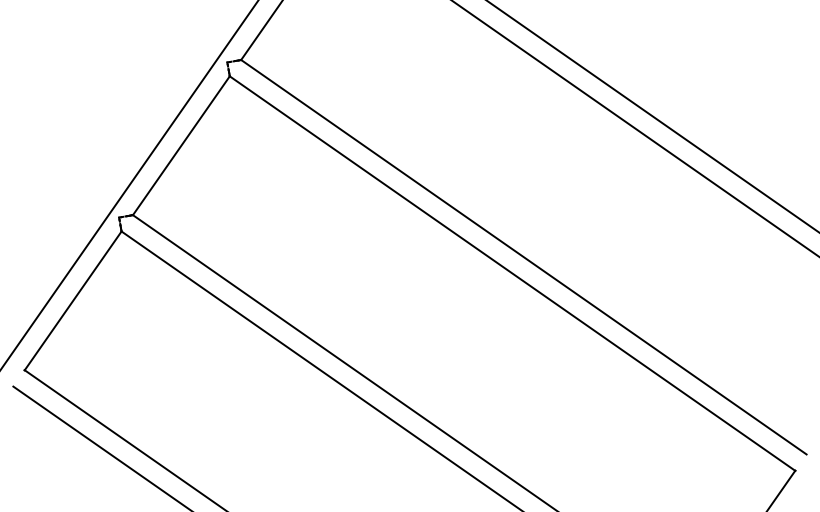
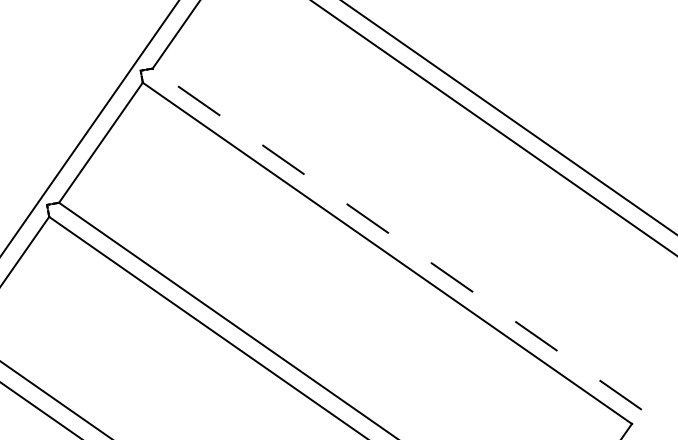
line: (523, 257) -> (396, 239), solid -> dashed

